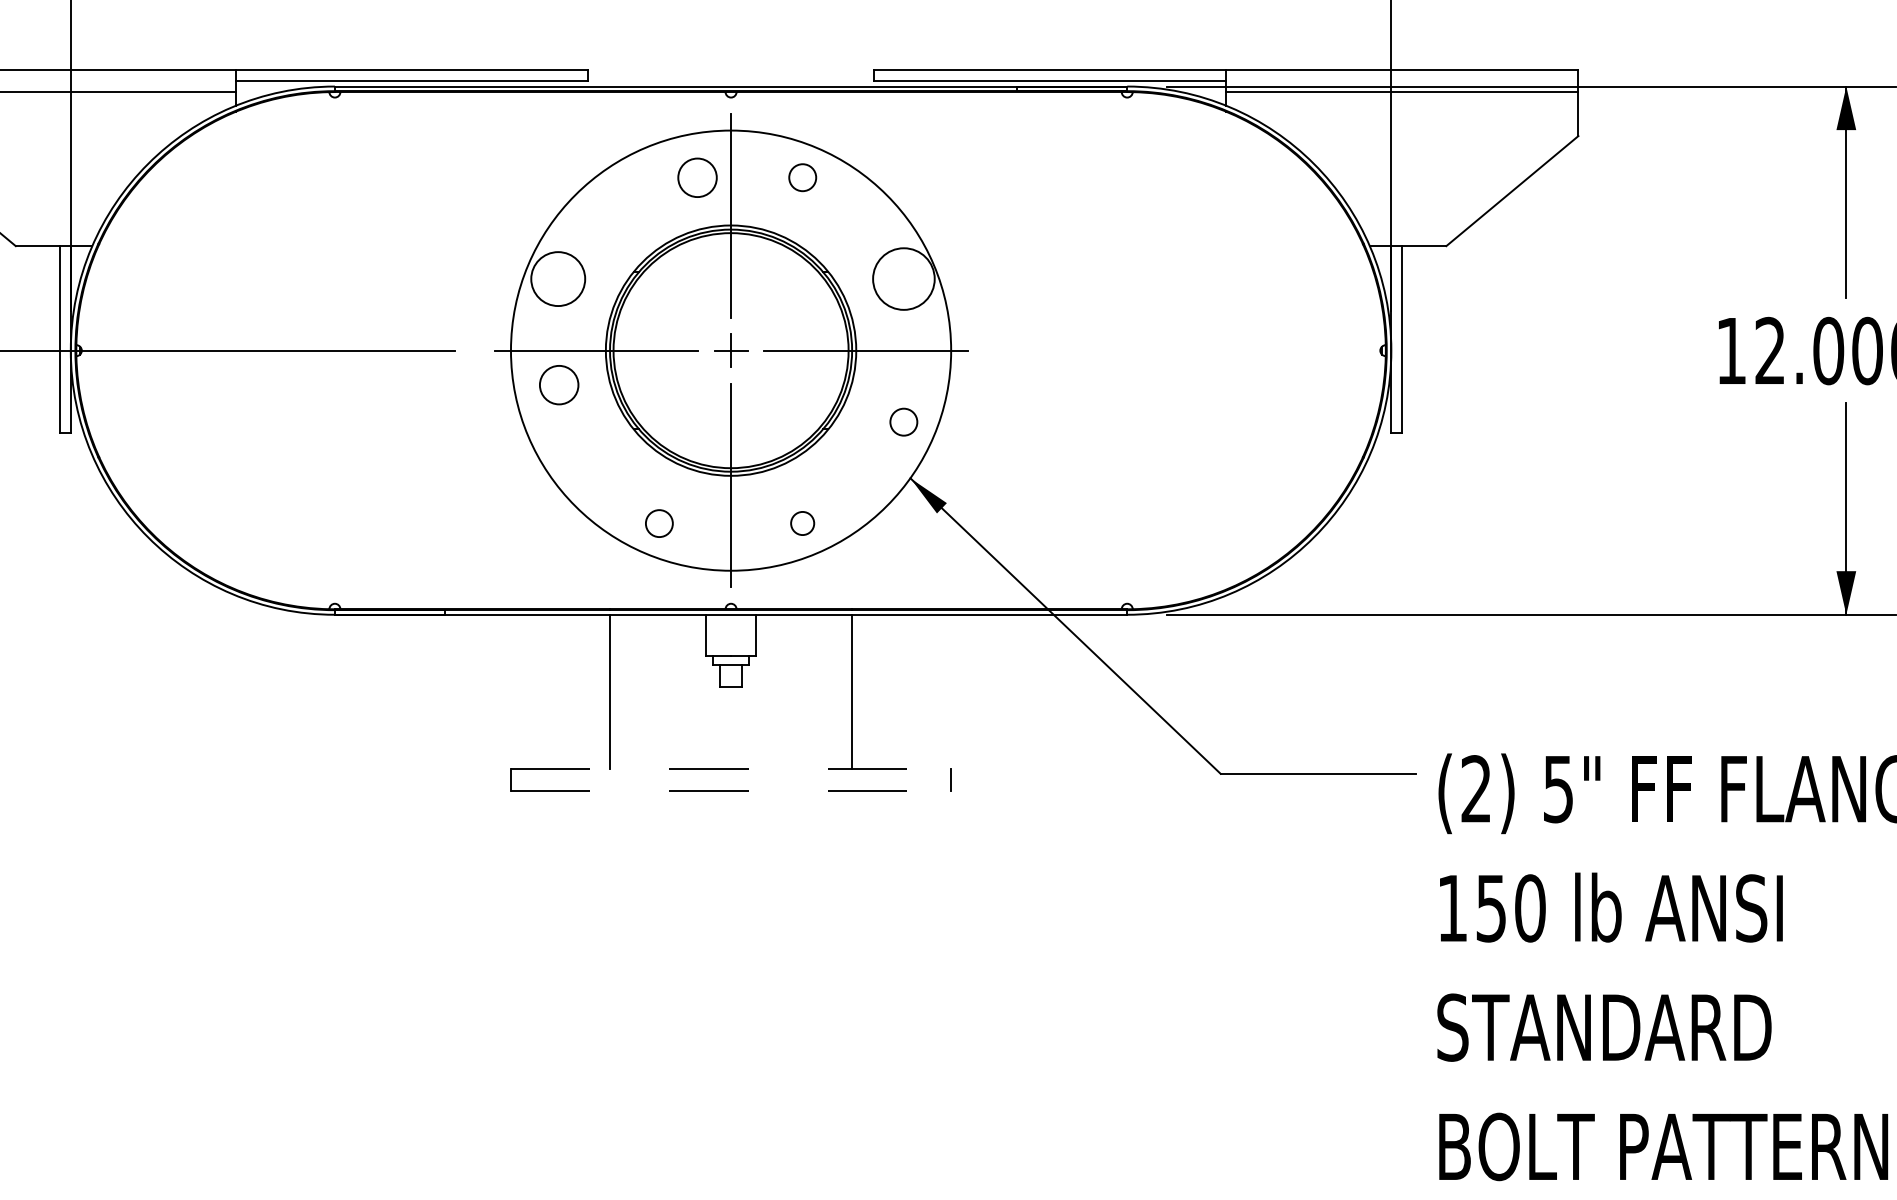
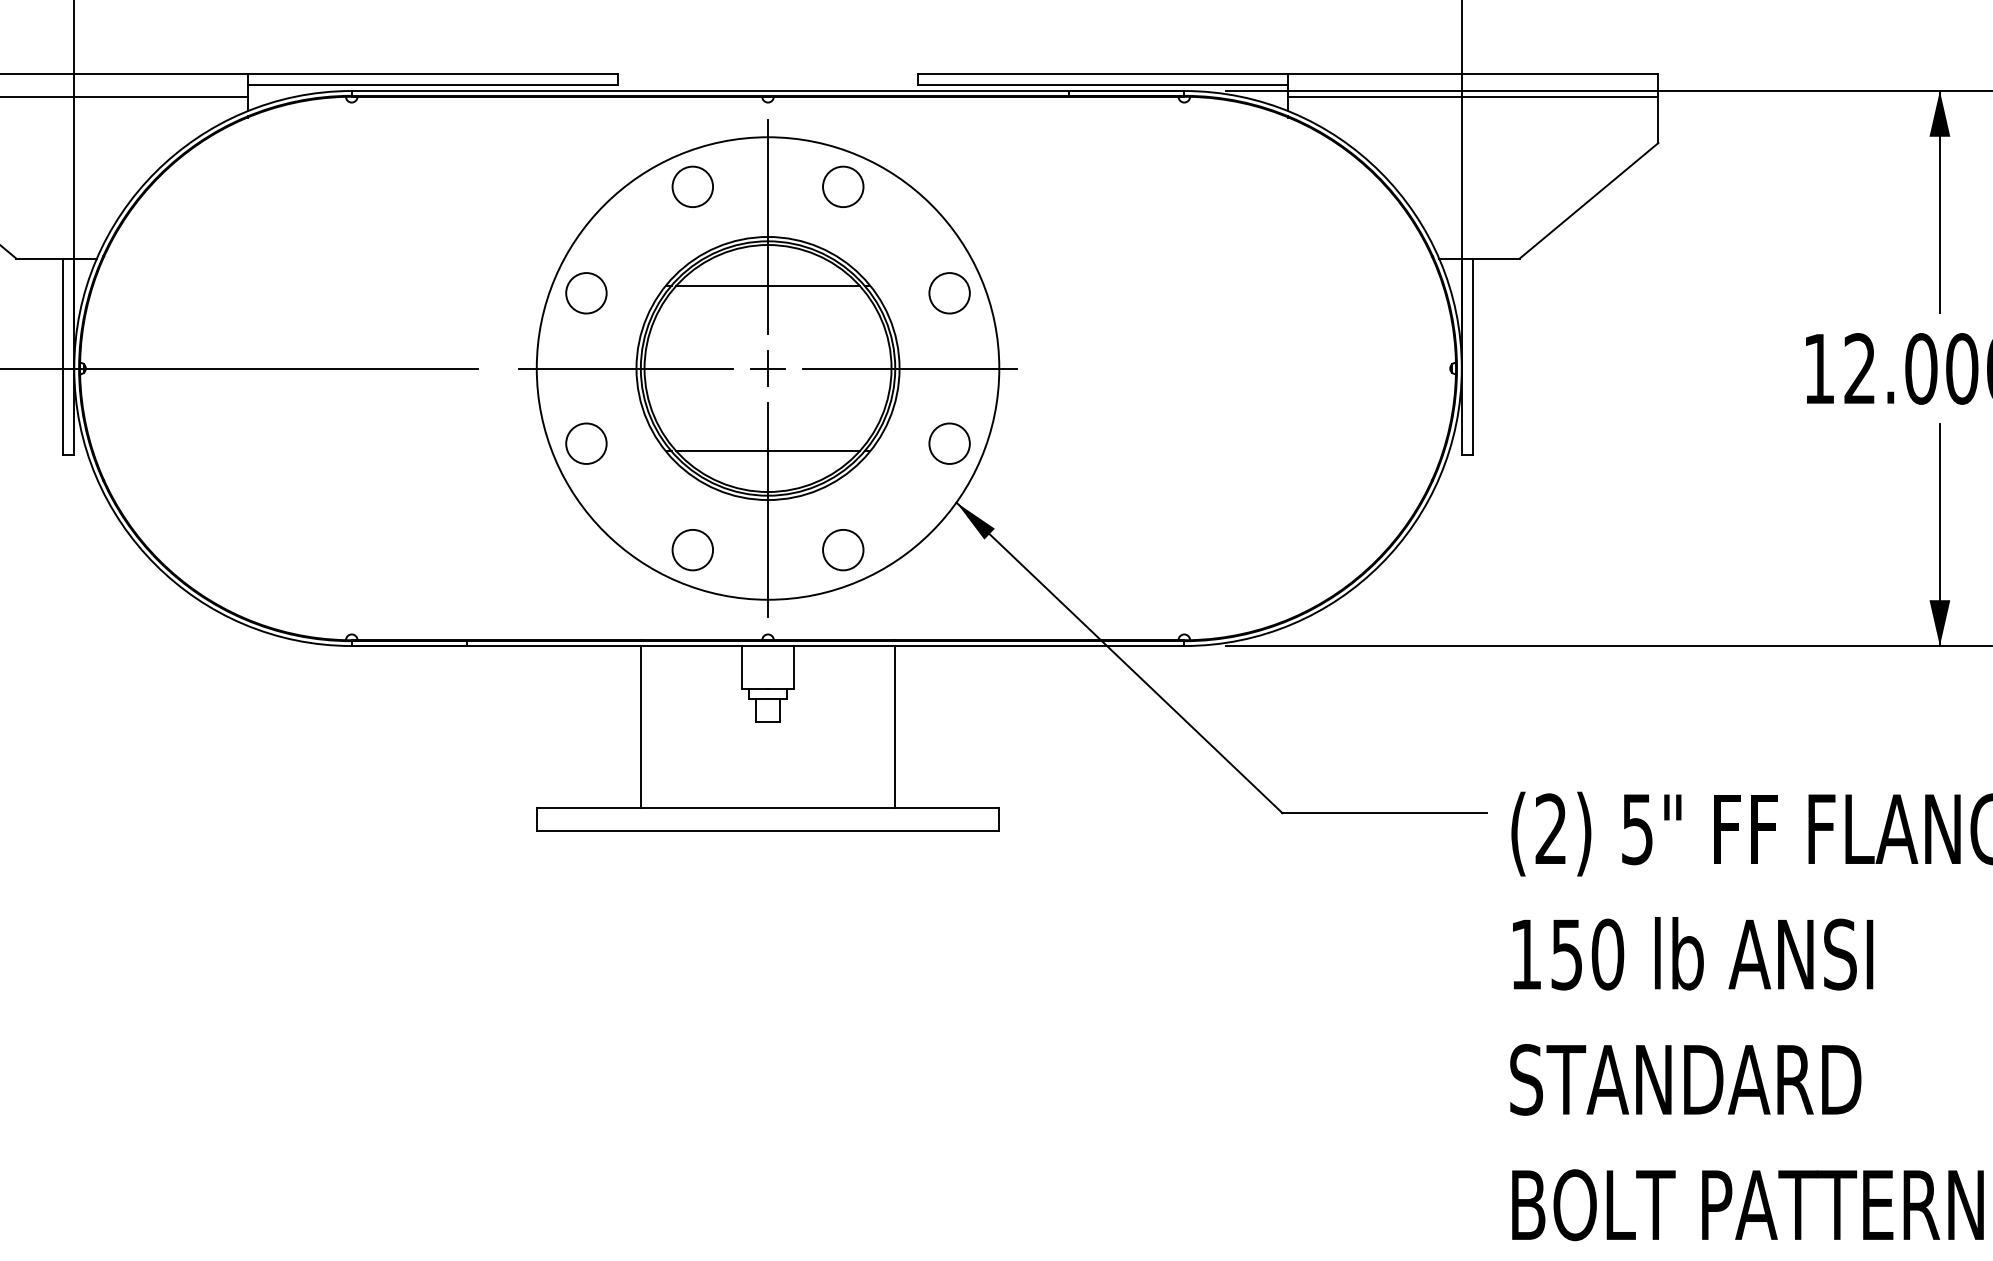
circle: (697, 177) -> (692, 186), moved
circle: (802, 177) -> (843, 186), size x1.43
line: (730, 271) -> (767, 285), added
circle: (558, 279) -> (586, 293), size x0.71
circle: (903, 279) -> (949, 293), size x0.62
circle: (559, 384) -> (586, 443), moved
circle: (903, 422) -> (949, 443), size x1.43
line: (730, 429) -> (767, 451), added
circle: (802, 522) -> (843, 549), size x1.67
circle: (659, 523) -> (692, 550), size x1.43
line: (731, 768) -> (768, 807), dashed -> solid
line: (731, 791) -> (768, 831), dashed -> solid

